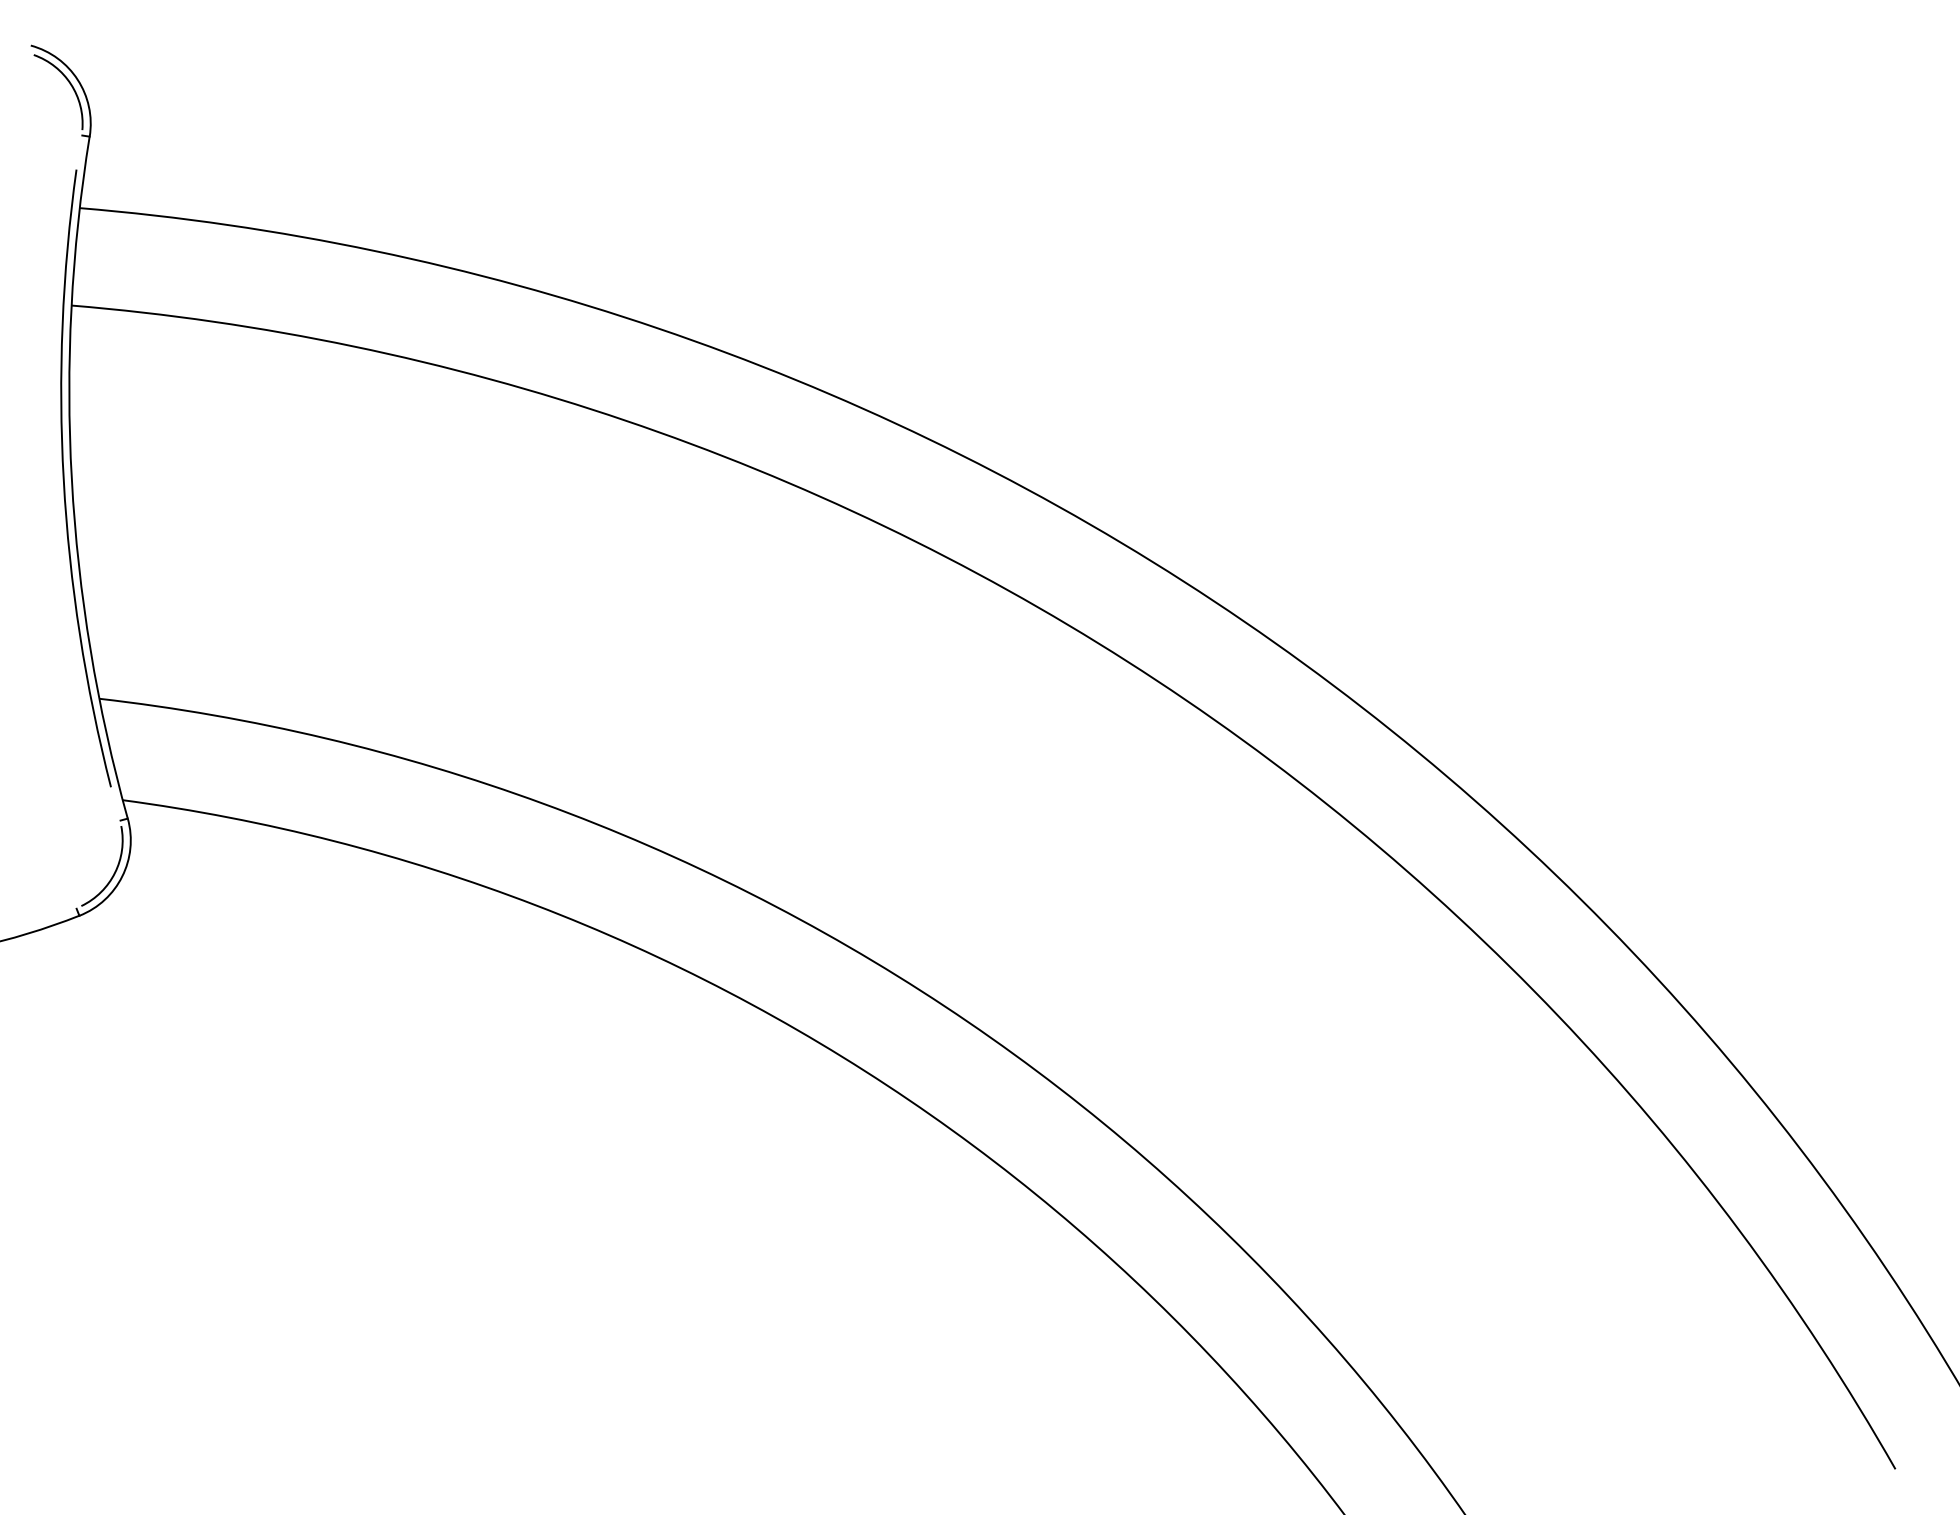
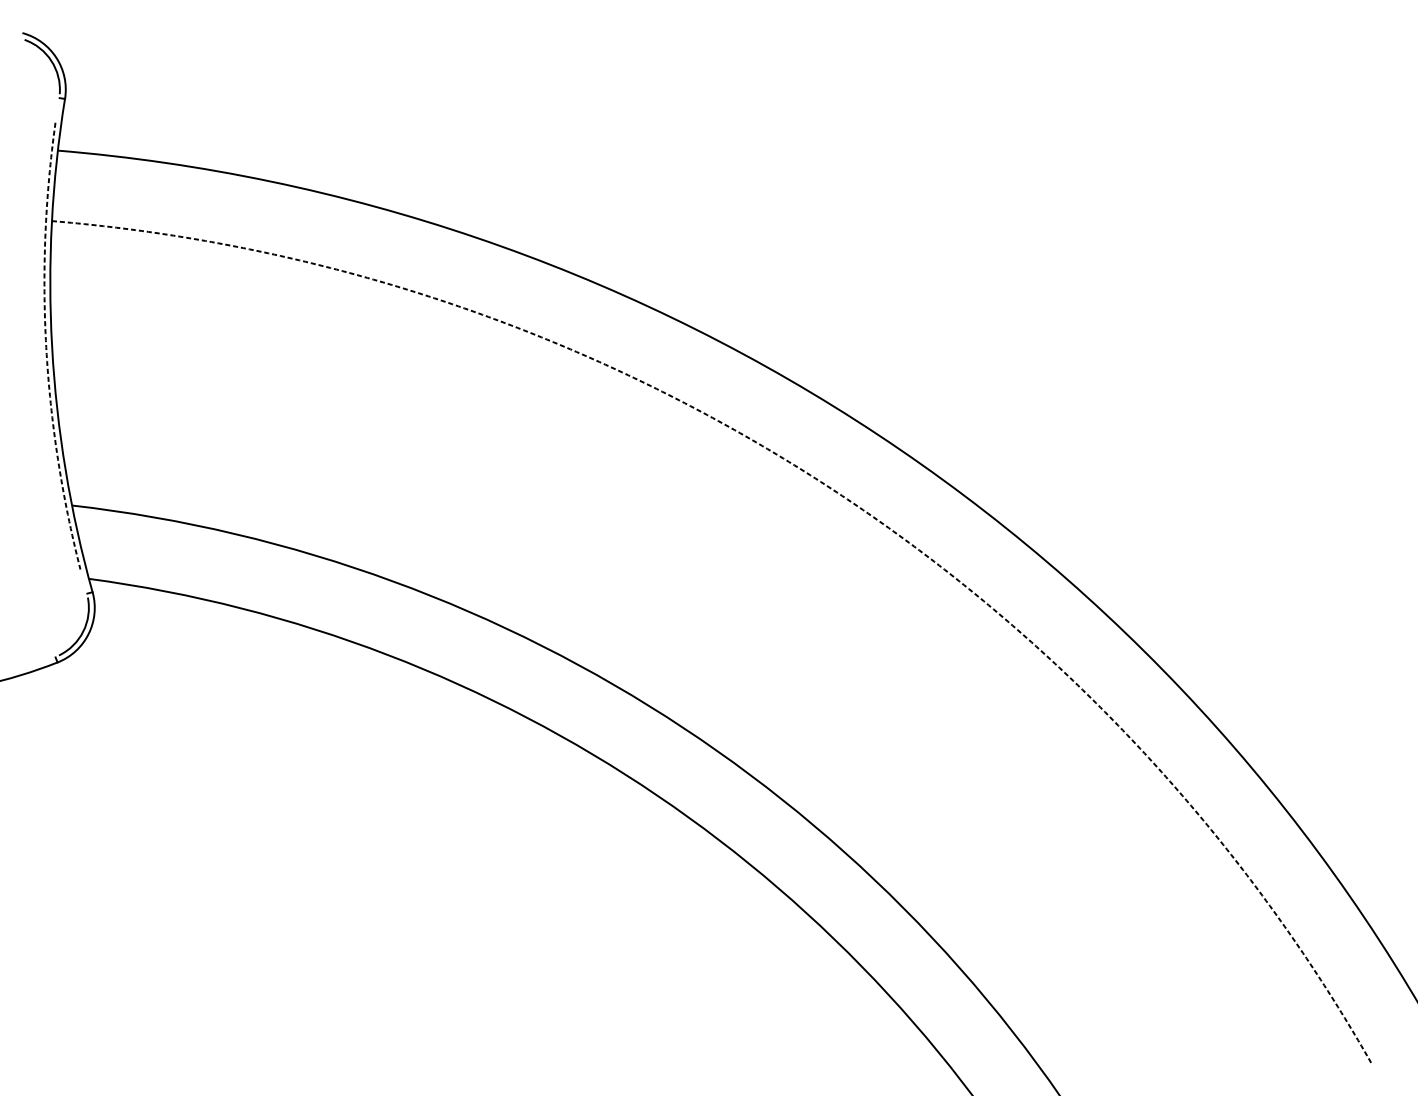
arc: (63, 480) -> (46, 347), solid -> dashed
arc: (1127, 661) -> (815, 478), solid -> dashed

